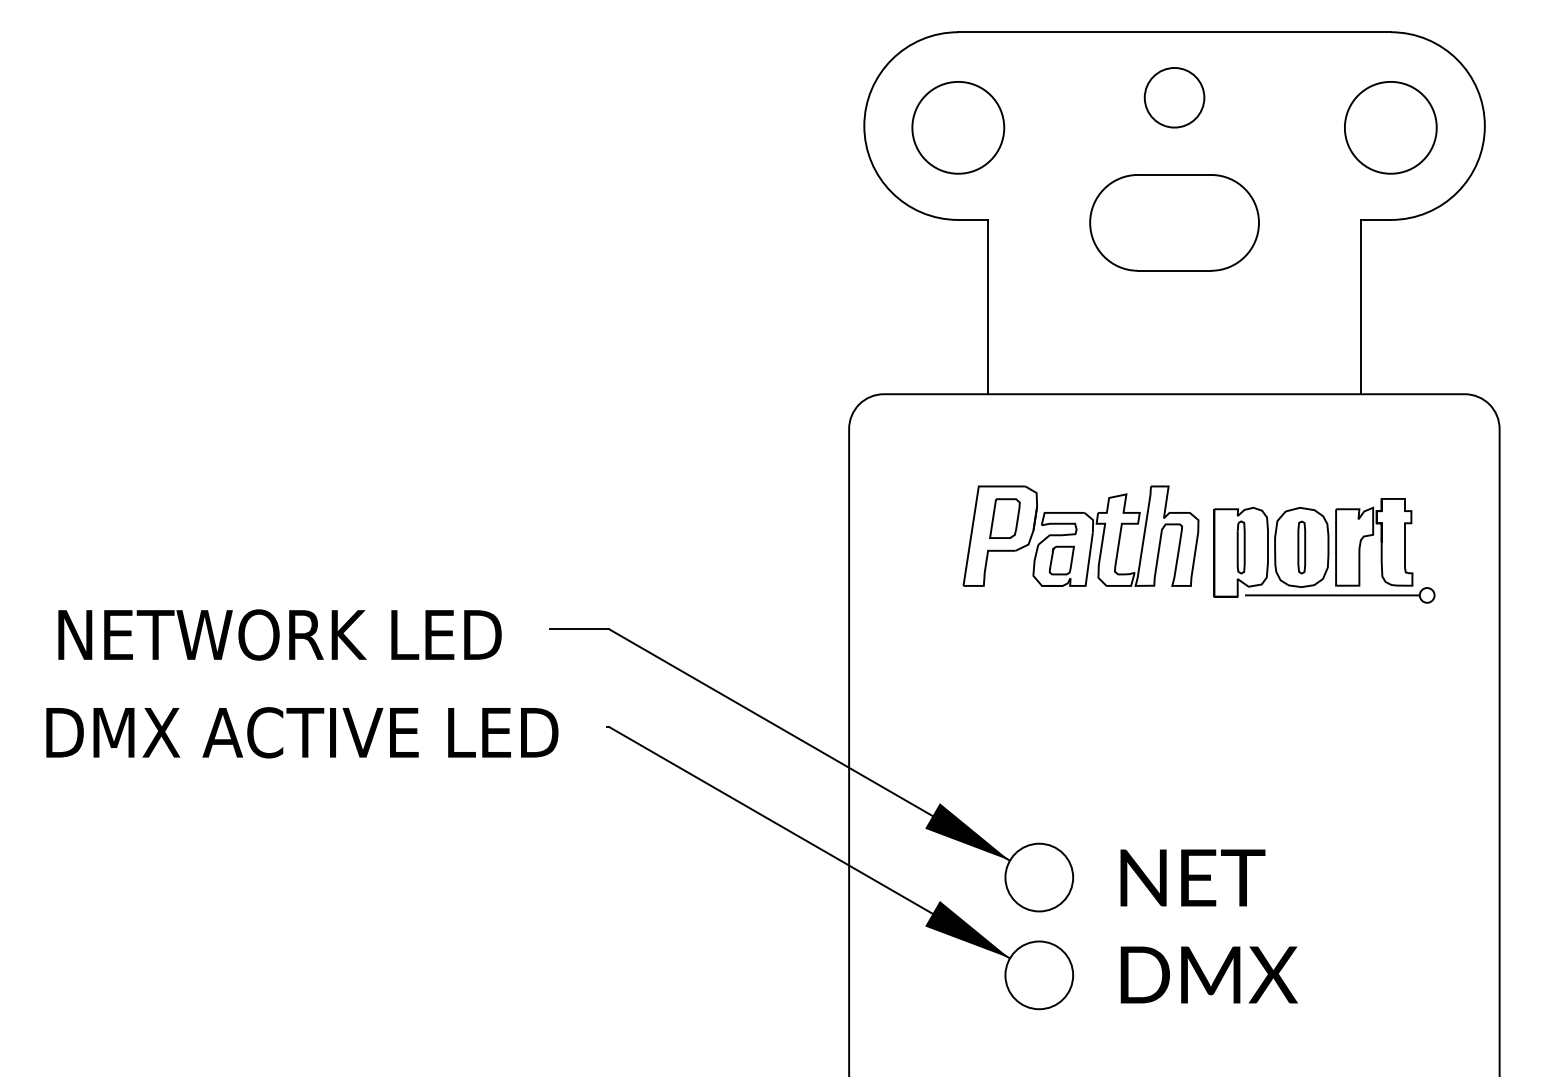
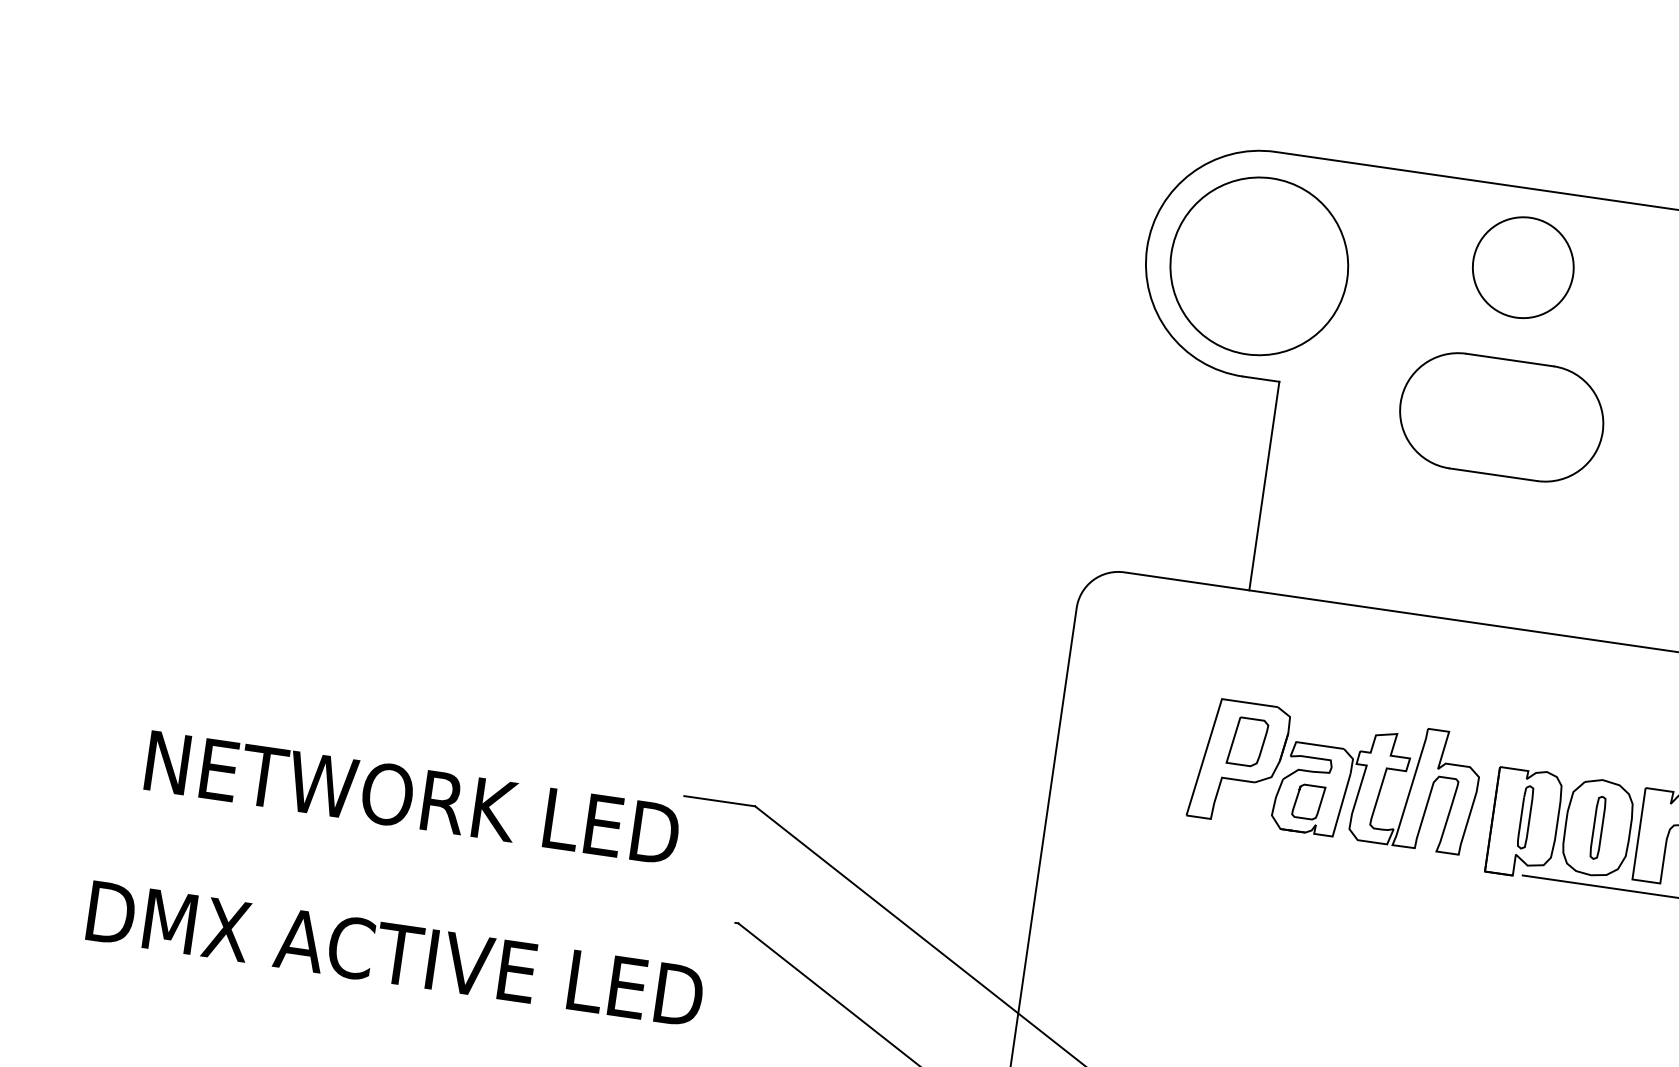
circle: (1174, 97) -> (1523, 267), size x1.4
circle: (958, 127) -> (1259, 266), size x1.6
text: (279, 634) -> (412, 797), moved
text: (302, 732) -> (395, 953), moved

